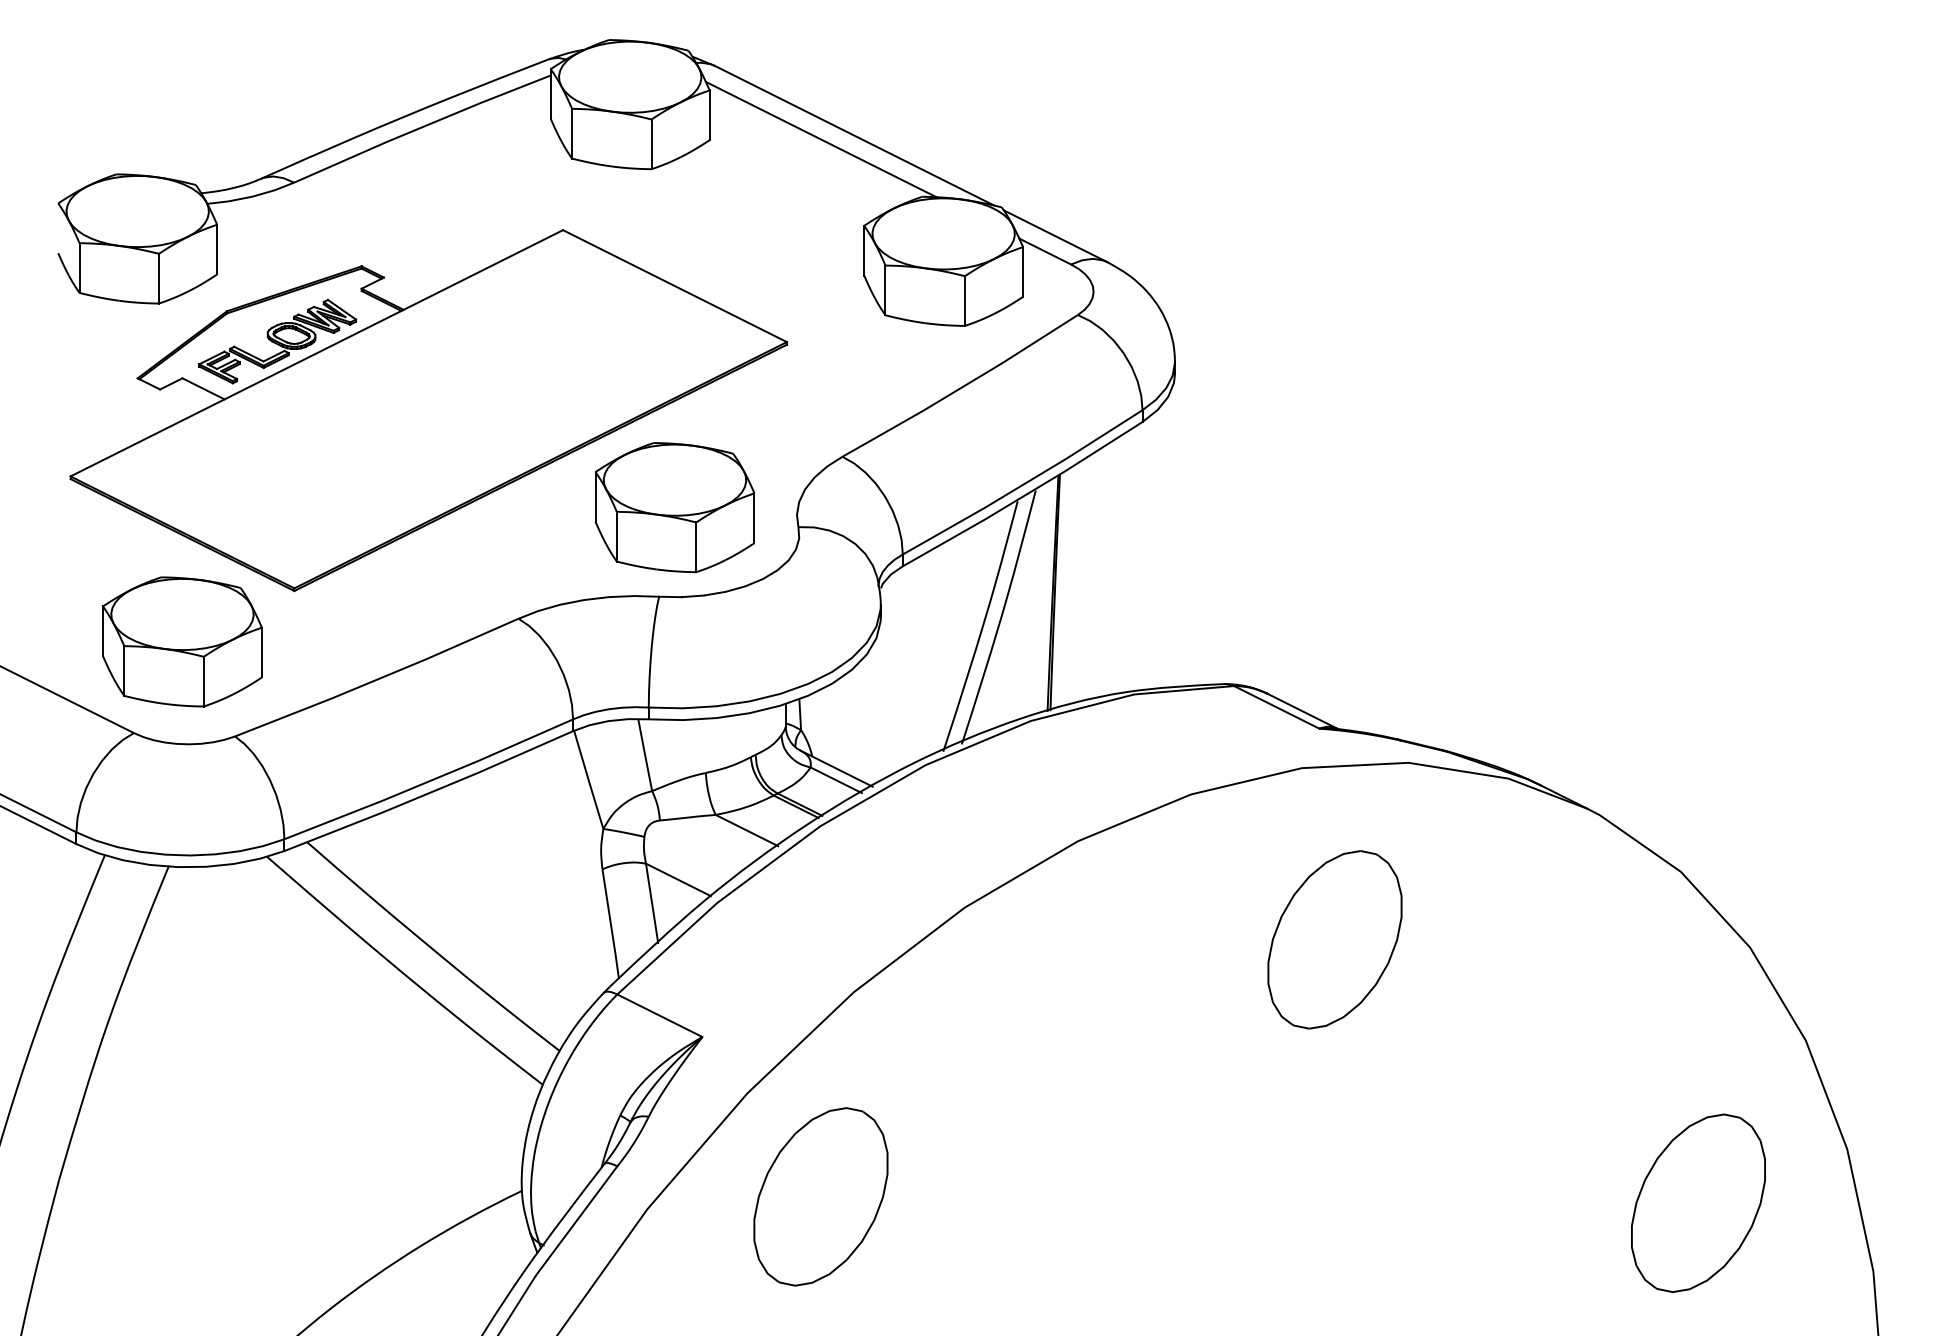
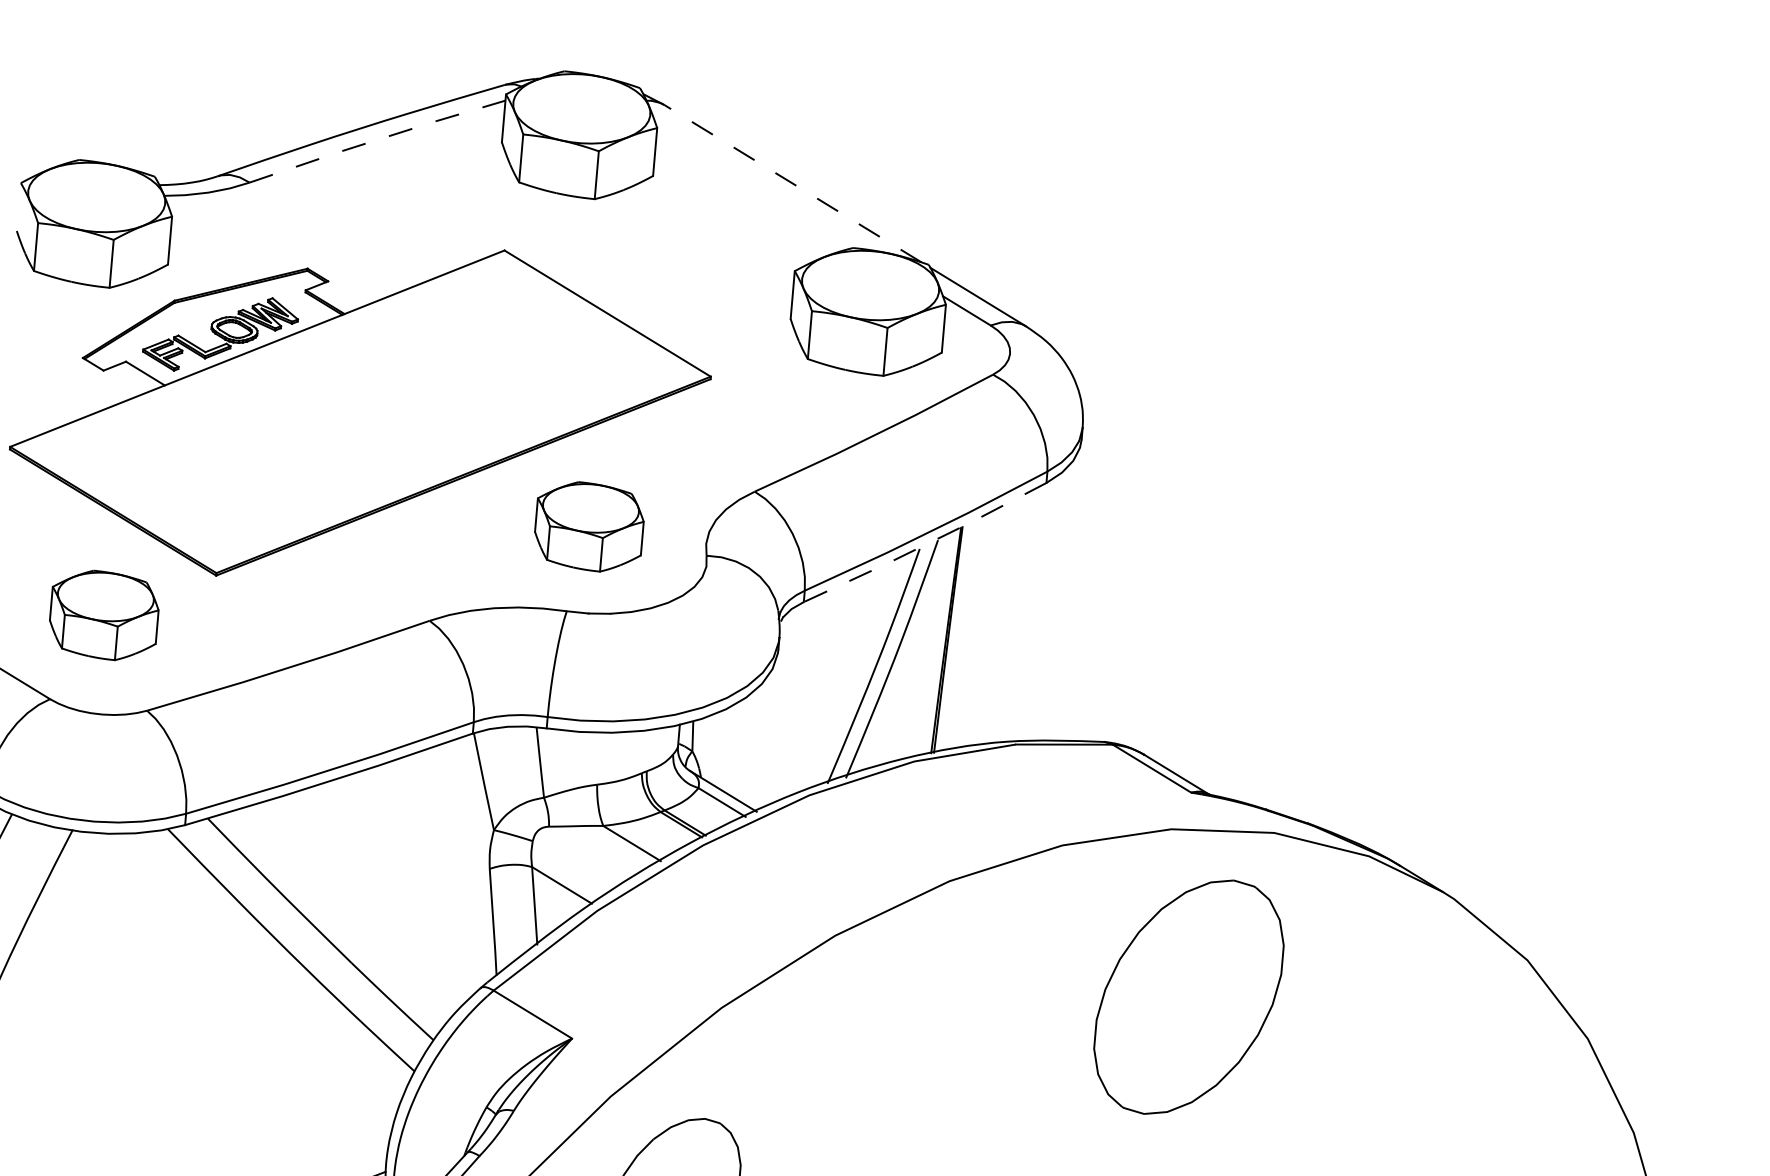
line: (422, 127) -> (377, 140), solid -> dashed
line: (854, 135) -> (792, 183), solid -> dashed
line: (820, 139) -> (759, 184), removed
line: (1023, 496) -> (925, 544), solid -> dashed
part: (674, 507) -> (588, 526), size x0.7
part: (182, 641) -> (104, 615), size x0.7
part: (1334, 939) -> (1188, 996), size x1.4

